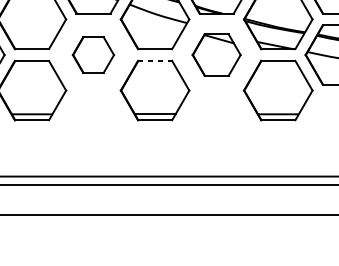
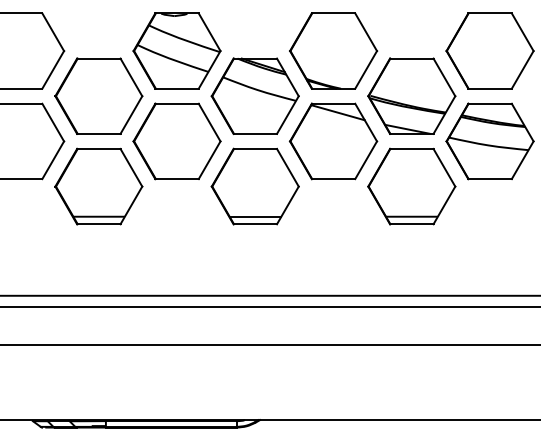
part: (93, 55) -> (176, 141), size x1.67
part: (216, 55) -> (333, 141), size x1.43
line: (155, 60) -> (255, 148), dashed -> solid

